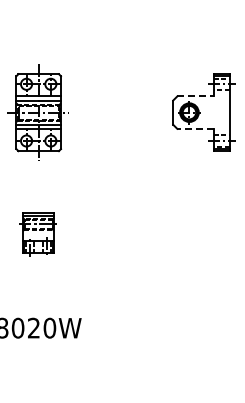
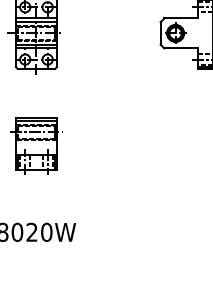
line: (196, 96) -> (182, 18), dashed -> solid
line: (195, 128) -> (181, 48), dashed -> solid
part: (38, 234) -> (36, 145), size x1.43

